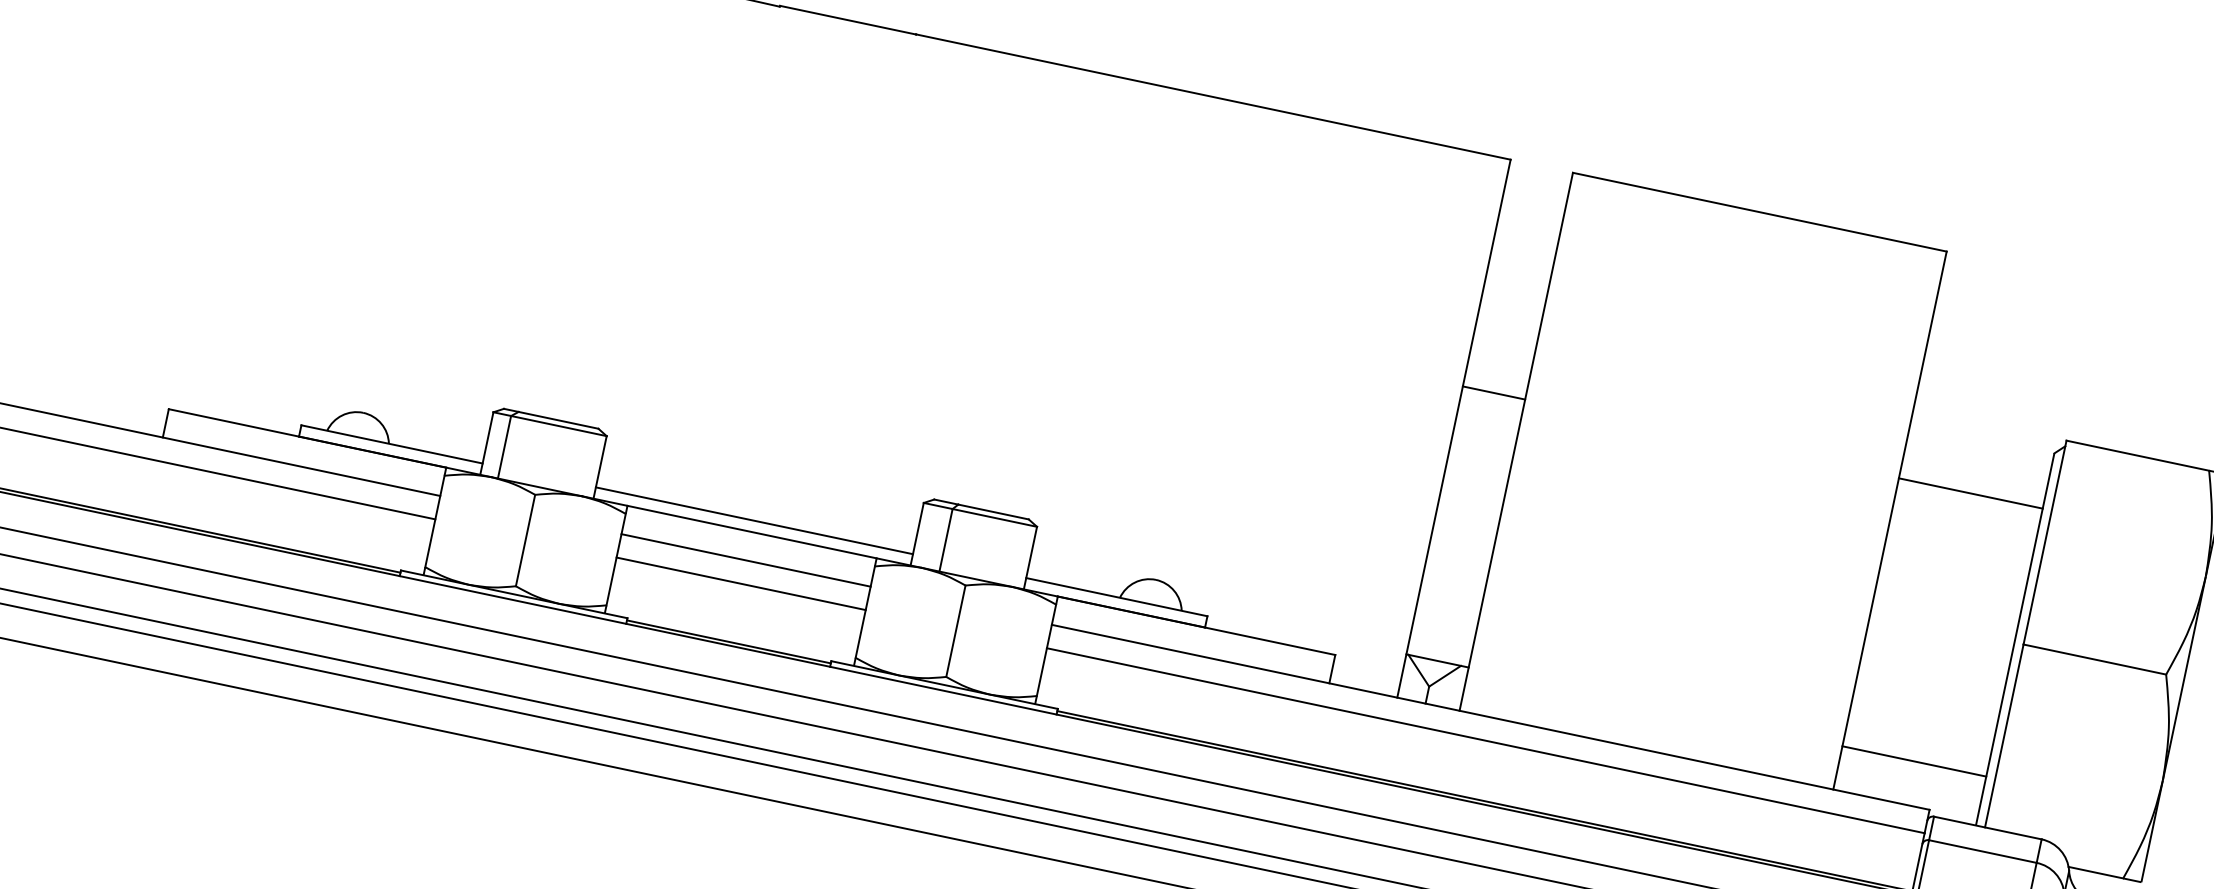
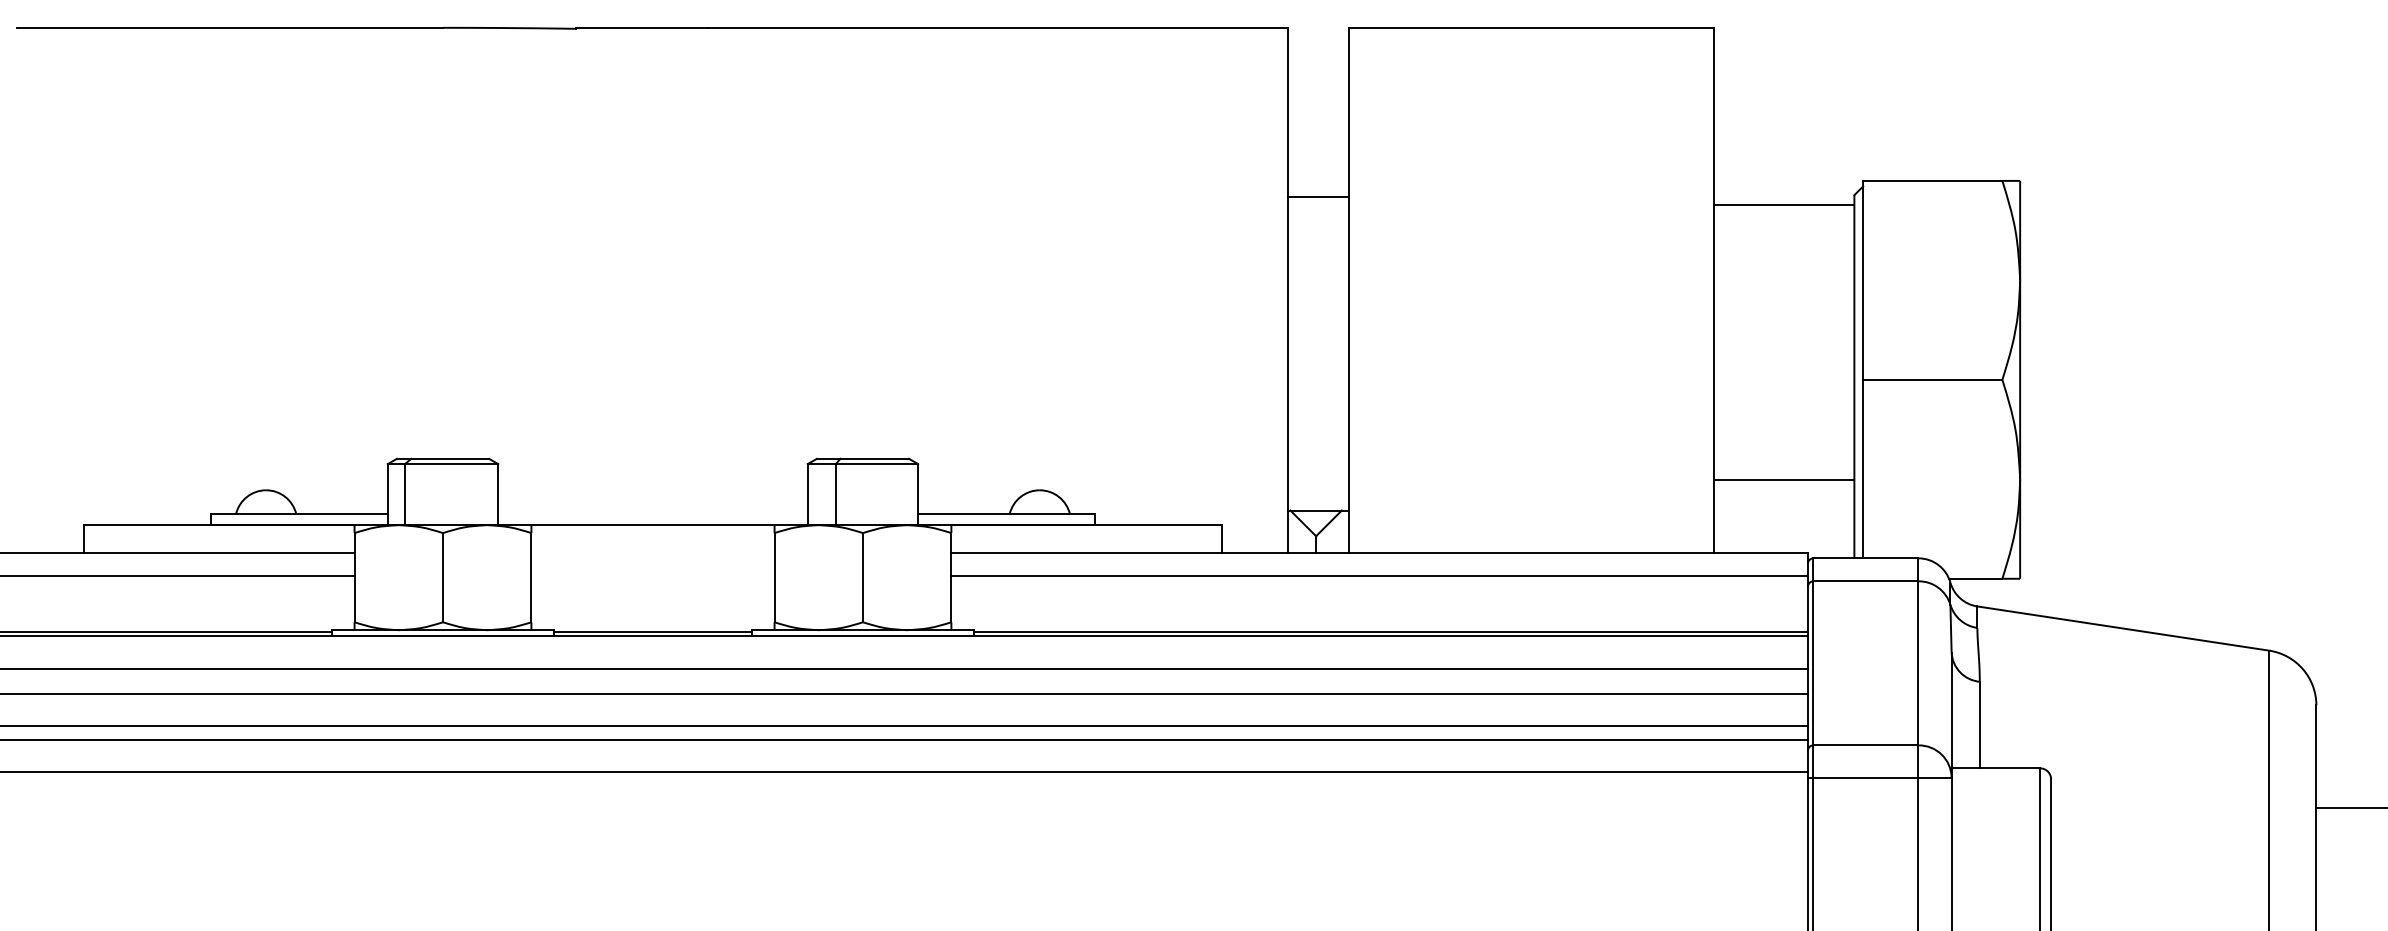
line: (1493, 393) -> (1318, 197), moved
line: (1971, 493) -> (1784, 205), moved
line: (753, 521) -> (652, 514), removed
line: (745, 559) -> (652, 552), removed
line: (740, 583) -> (652, 575), removed
line: (1914, 761) -> (1784, 479), moved

